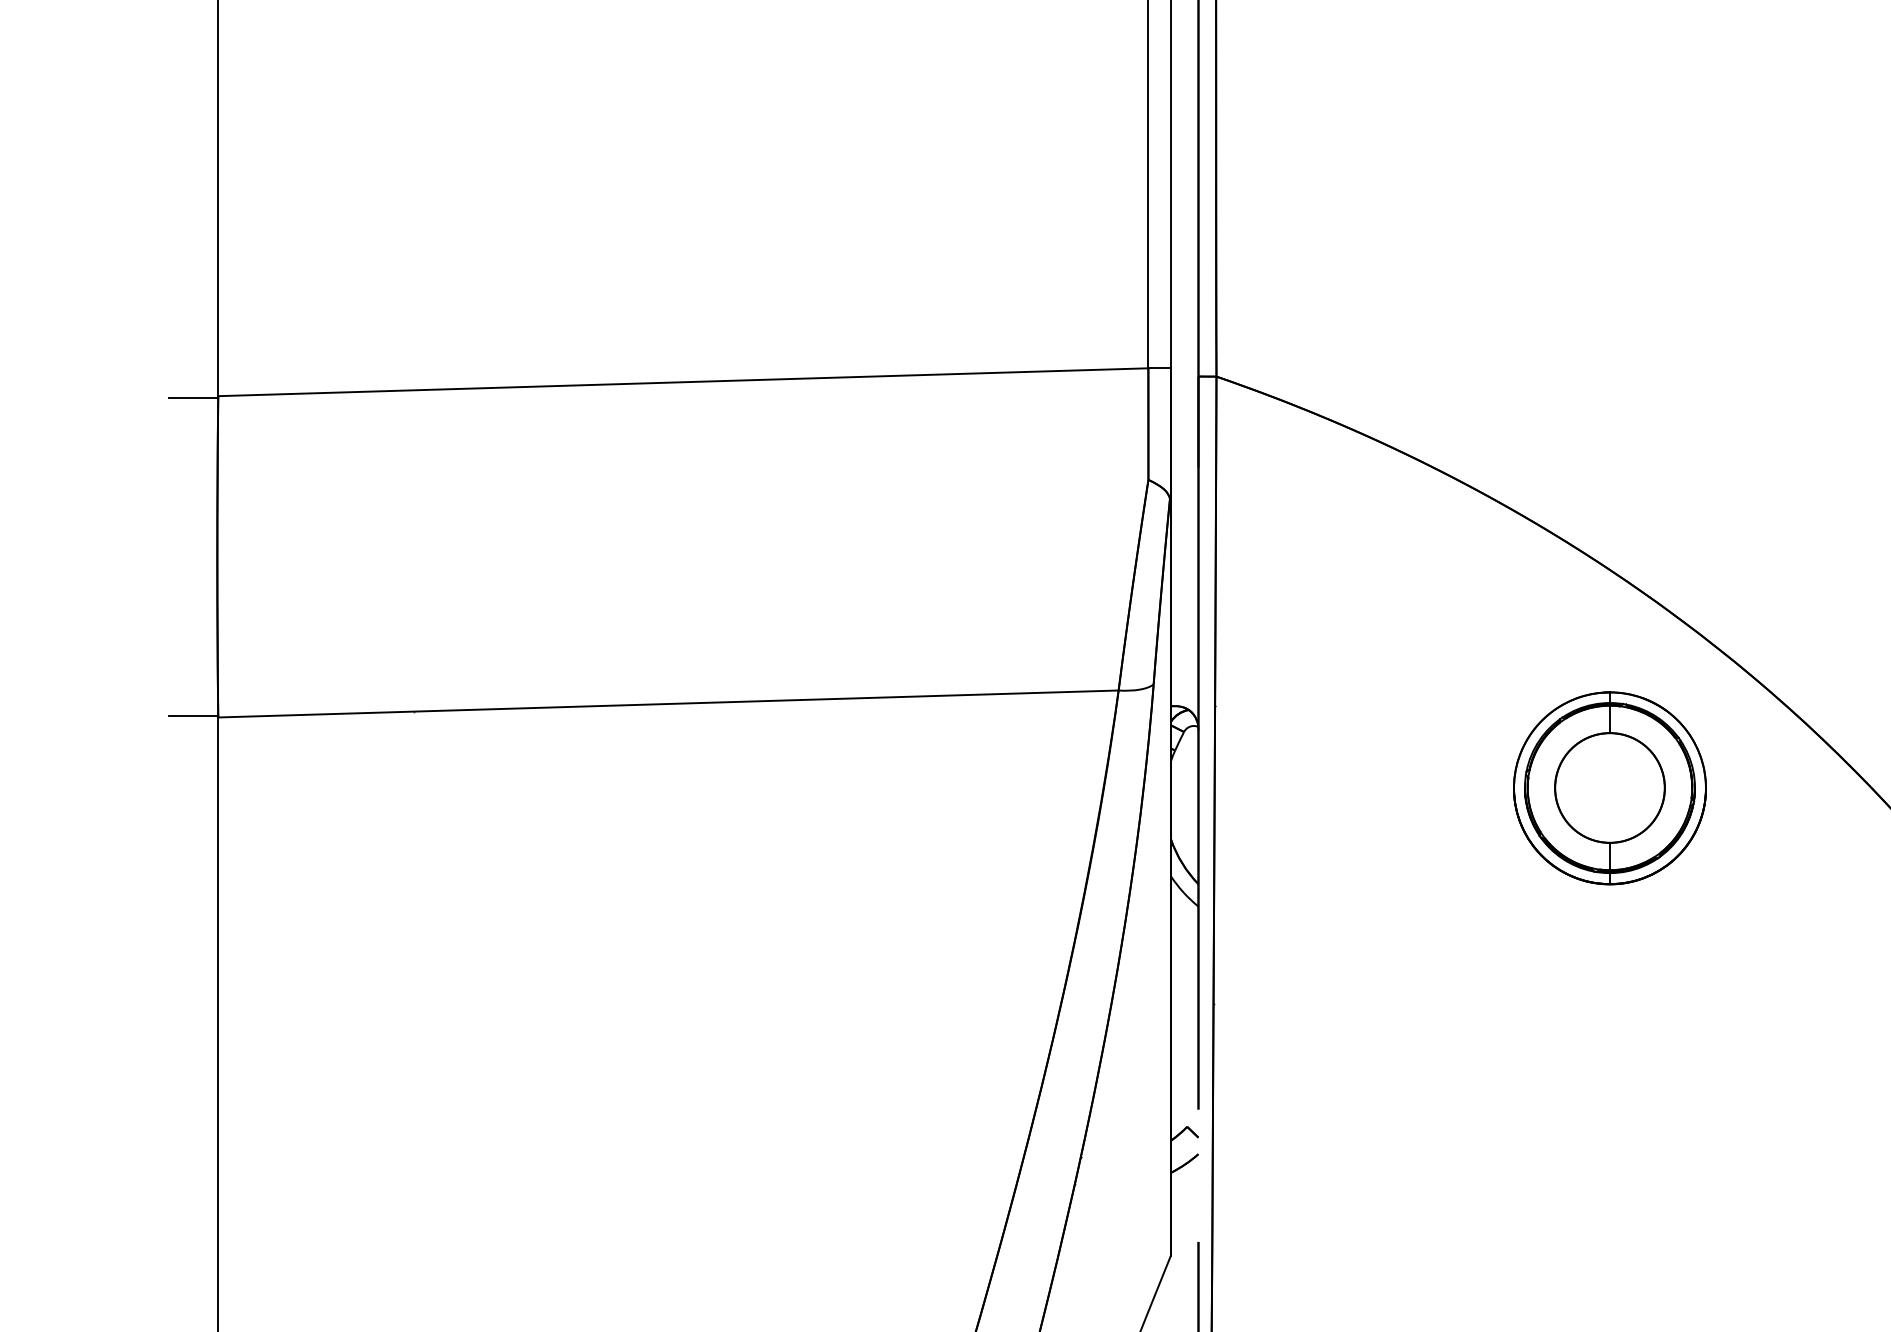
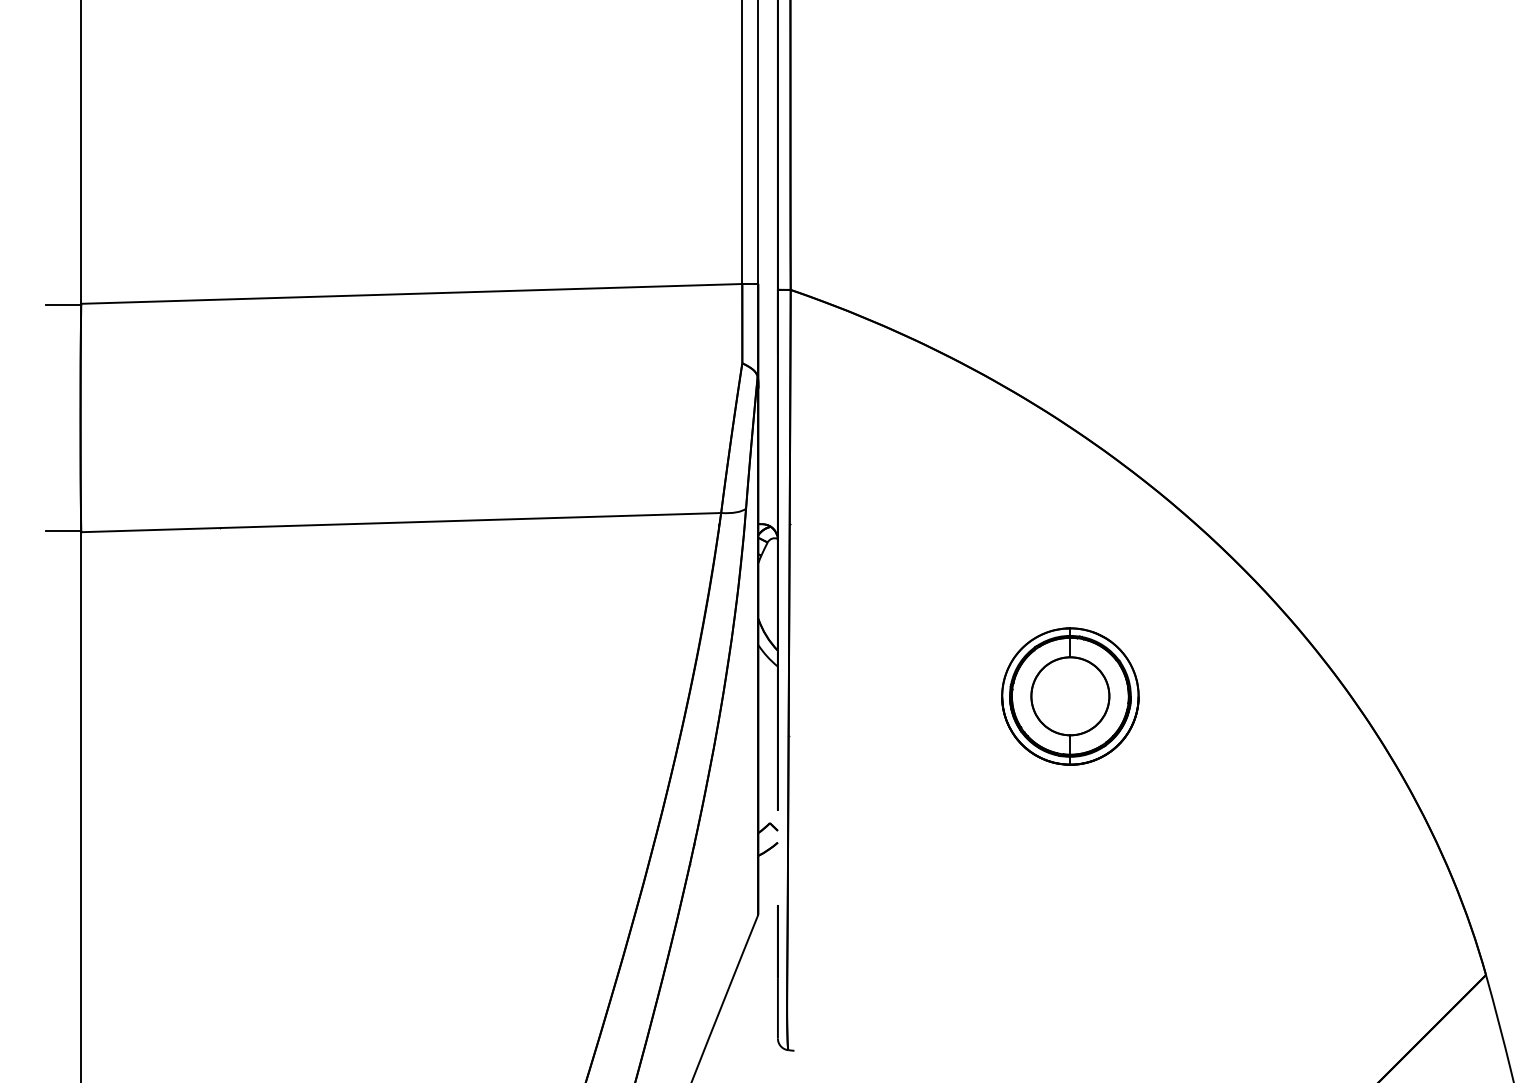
part: (1610, 788) -> (1070, 696), moved

